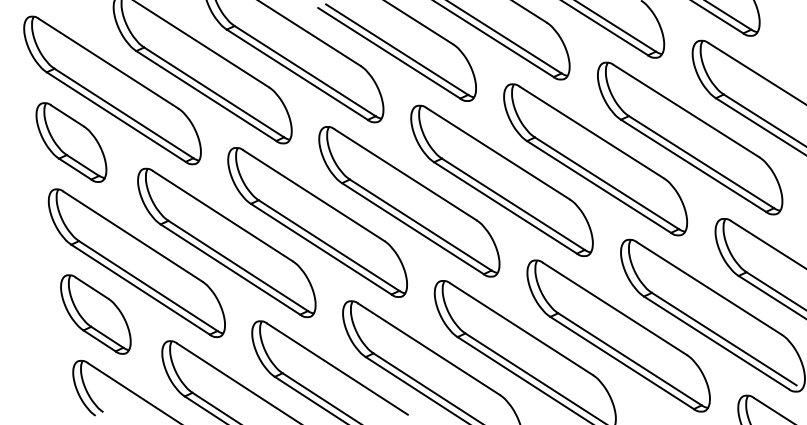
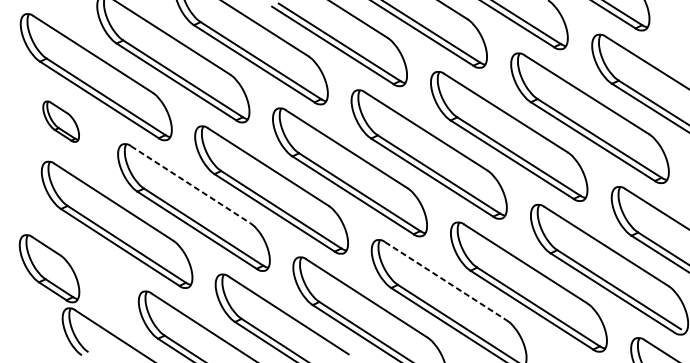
part: (71, 142) -> (61, 121), size x0.6
line: (223, 216) -> (191, 184), solid -> dashed
part: (95, 314) -> (49, 268), moved
line: (521, 329) -> (445, 281), solid -> dashed

